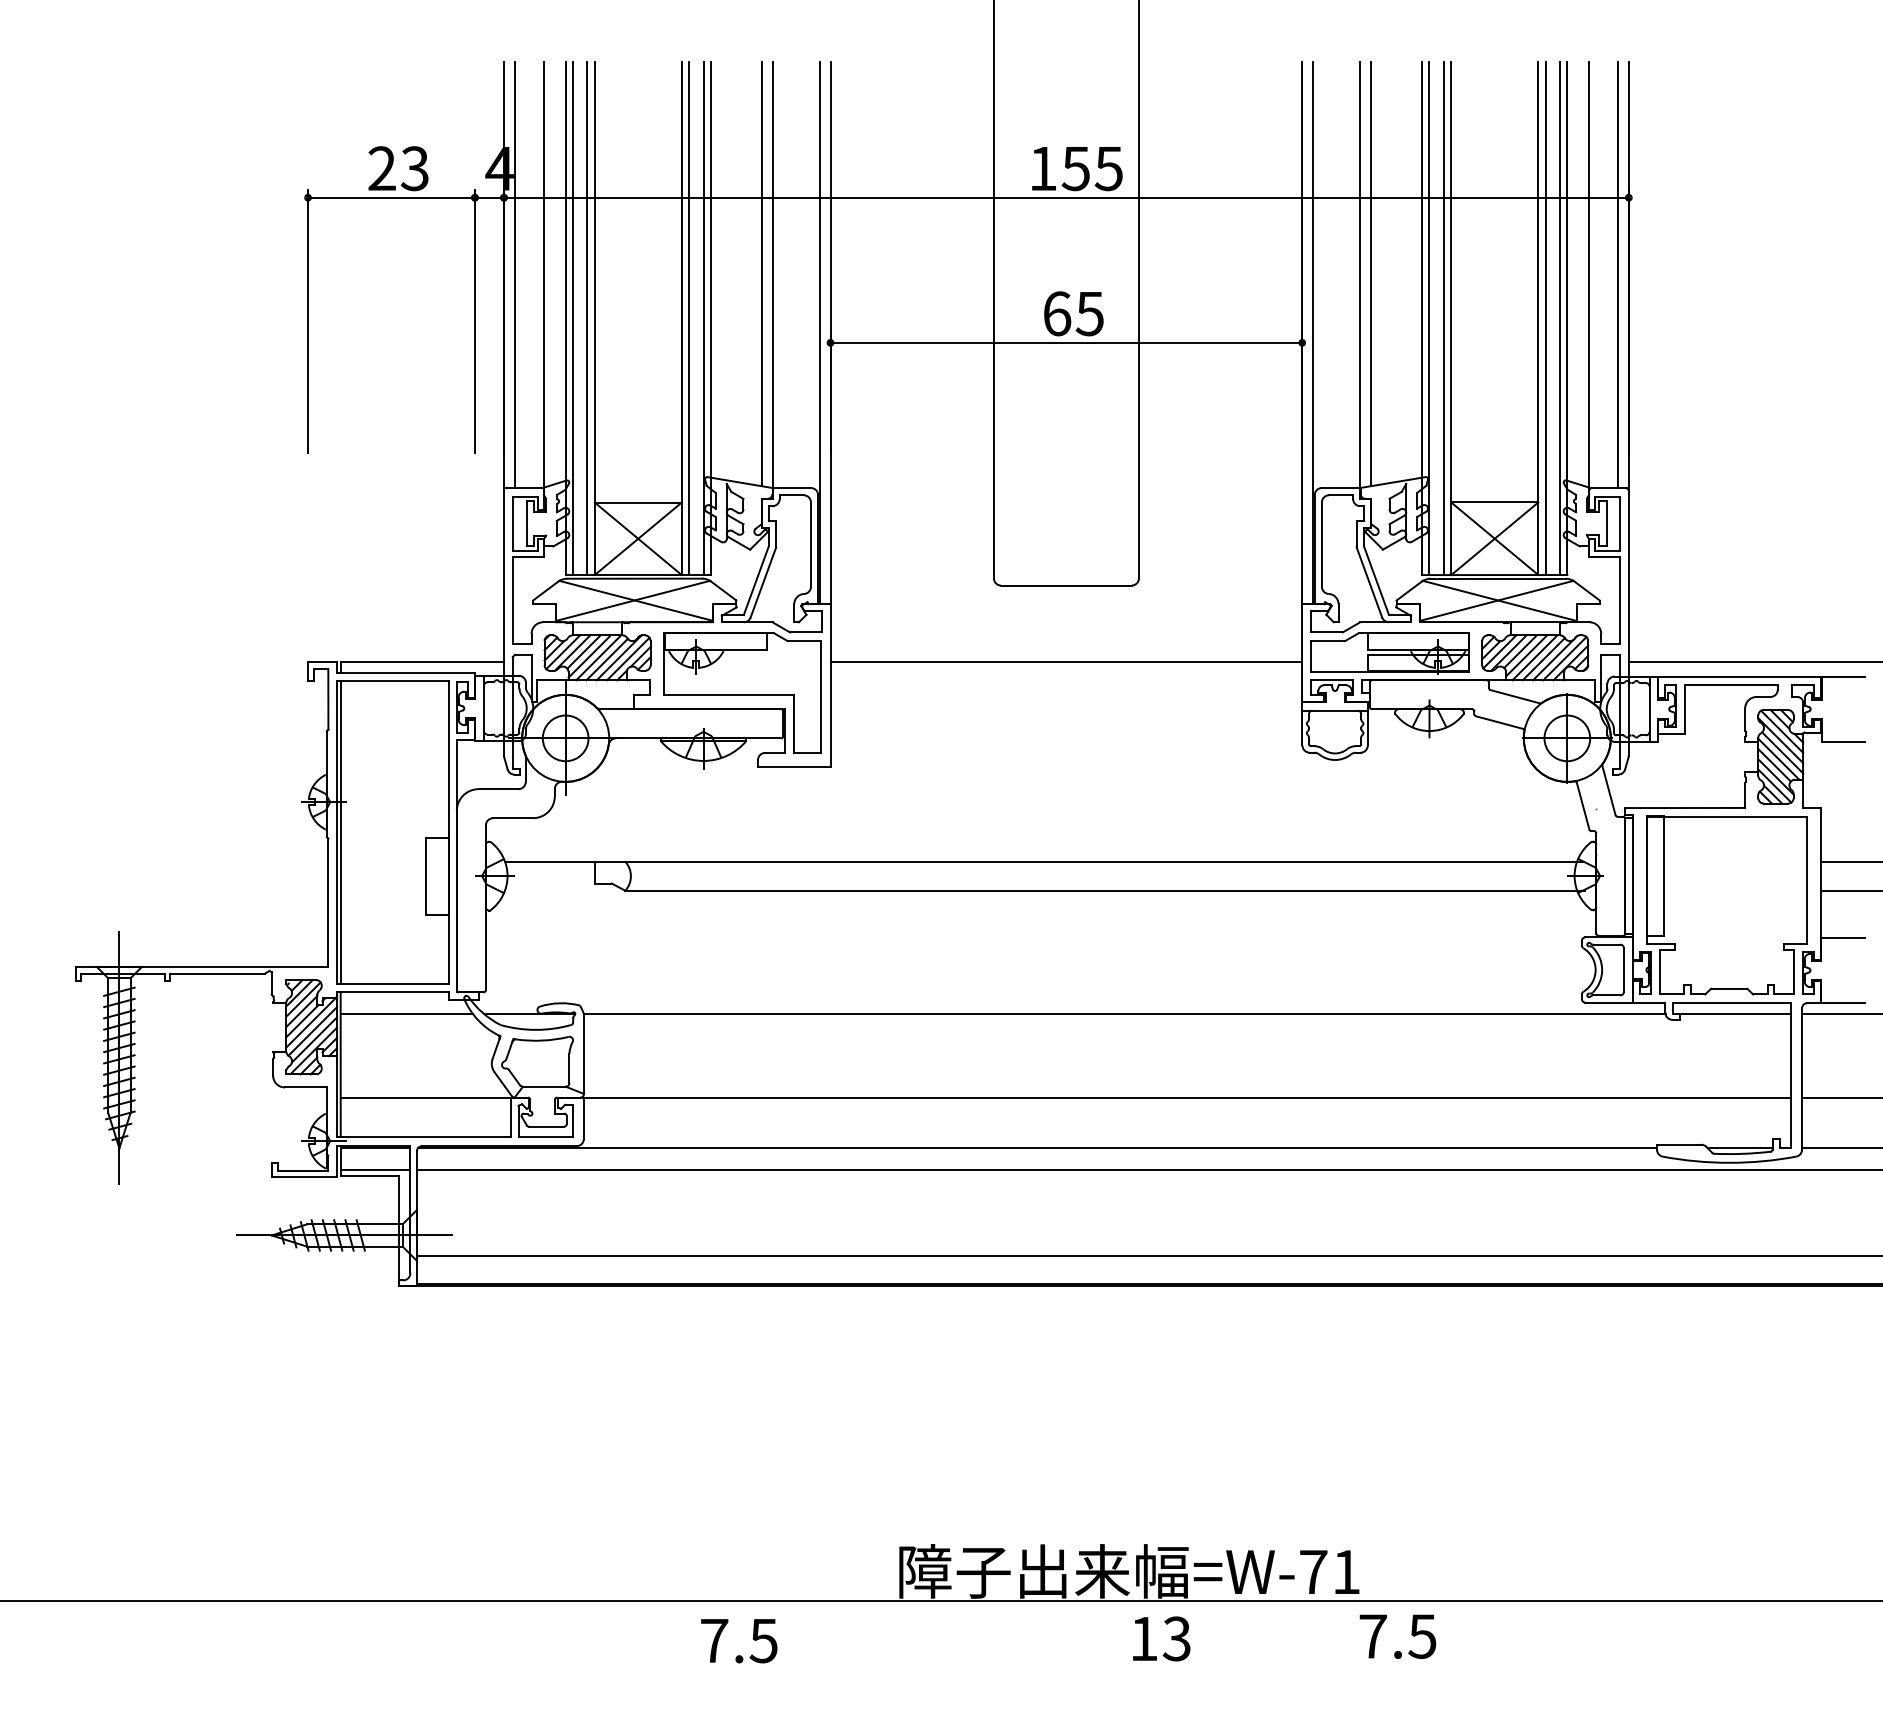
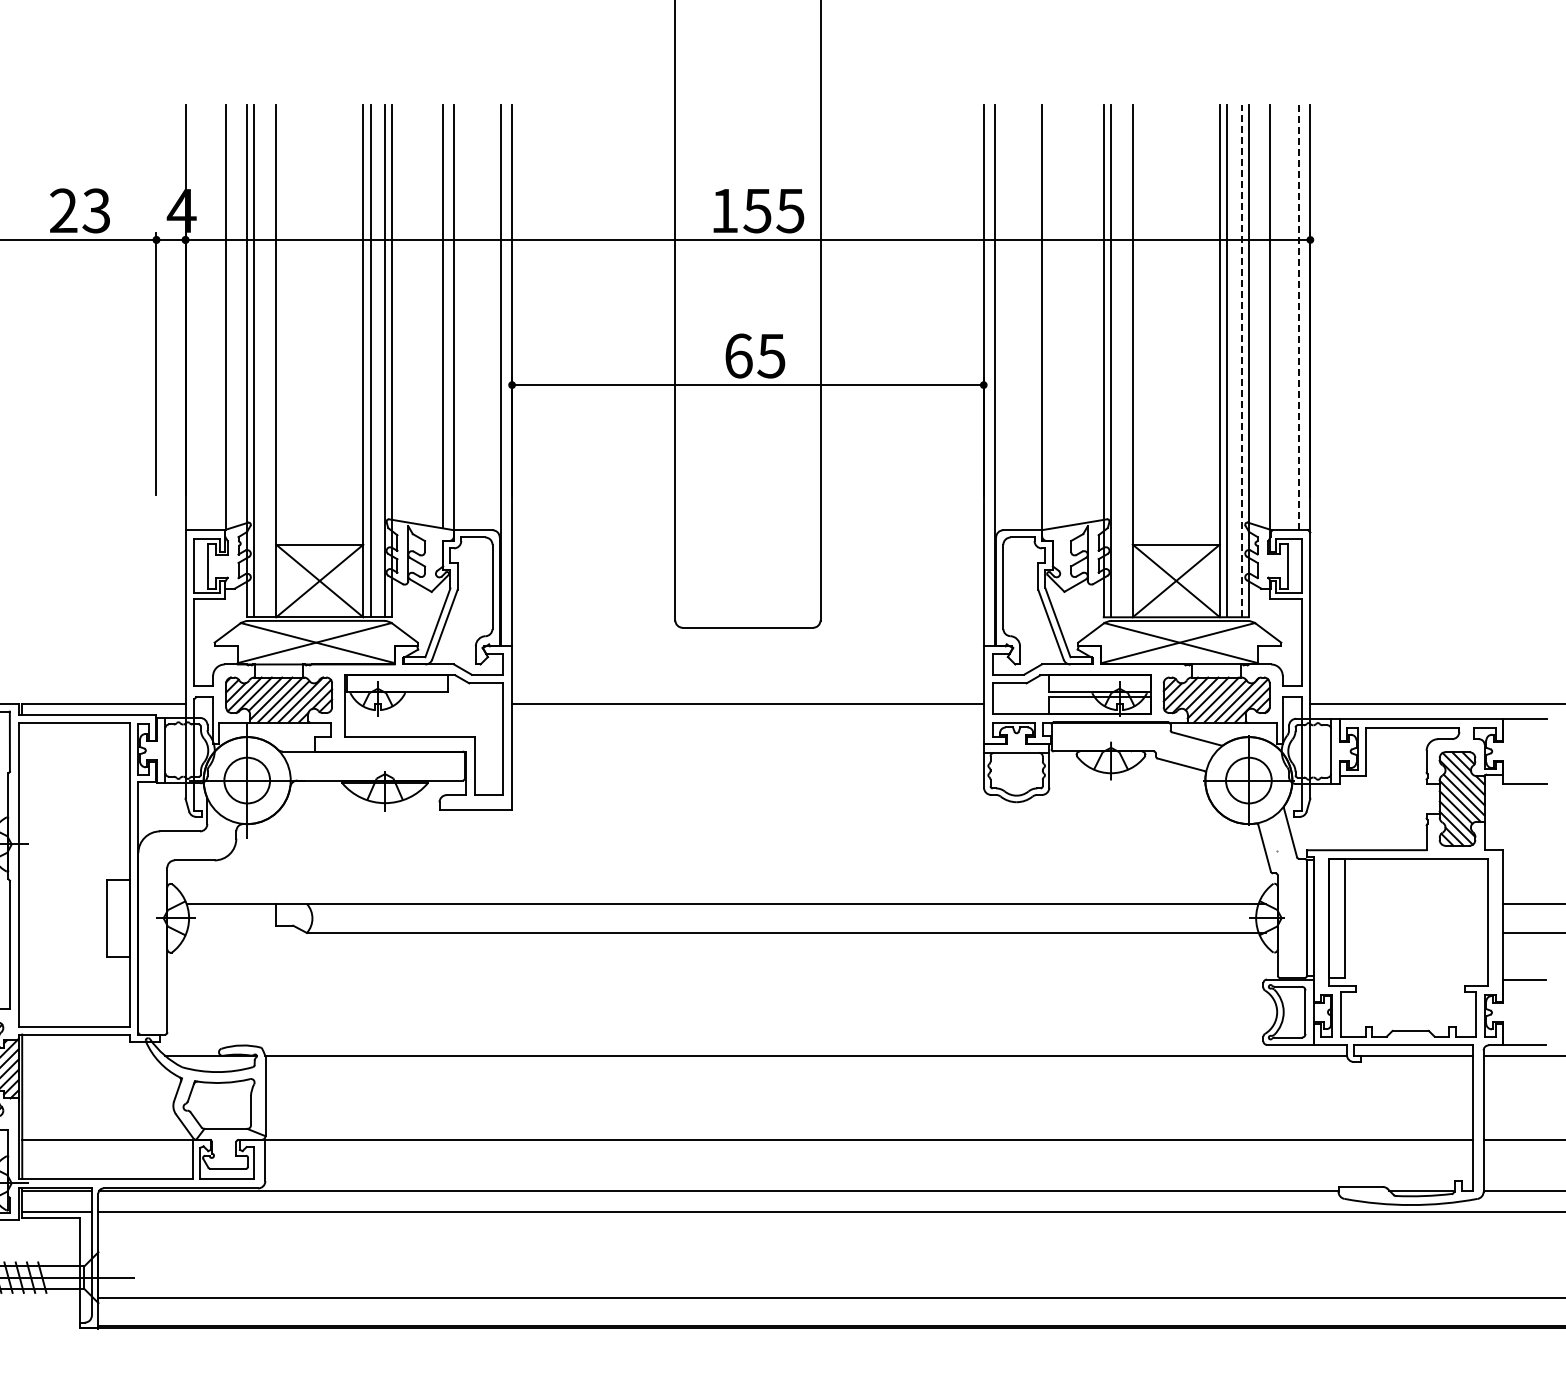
line: (1371, 274) -> (1053, 316), removed
line: (514, 275) -> (196, 317), removed
line: (1617, 275) -> (1299, 317), solid -> dashed
line: (587, 318) -> (269, 360), removed
line: (1443, 318) -> (1125, 360), removed
line: (1560, 318) -> (1242, 360), solid -> dashed
line: (340, 832) -> (22, 874), removed
line: (406, 1014) -> (88, 1056), removed

